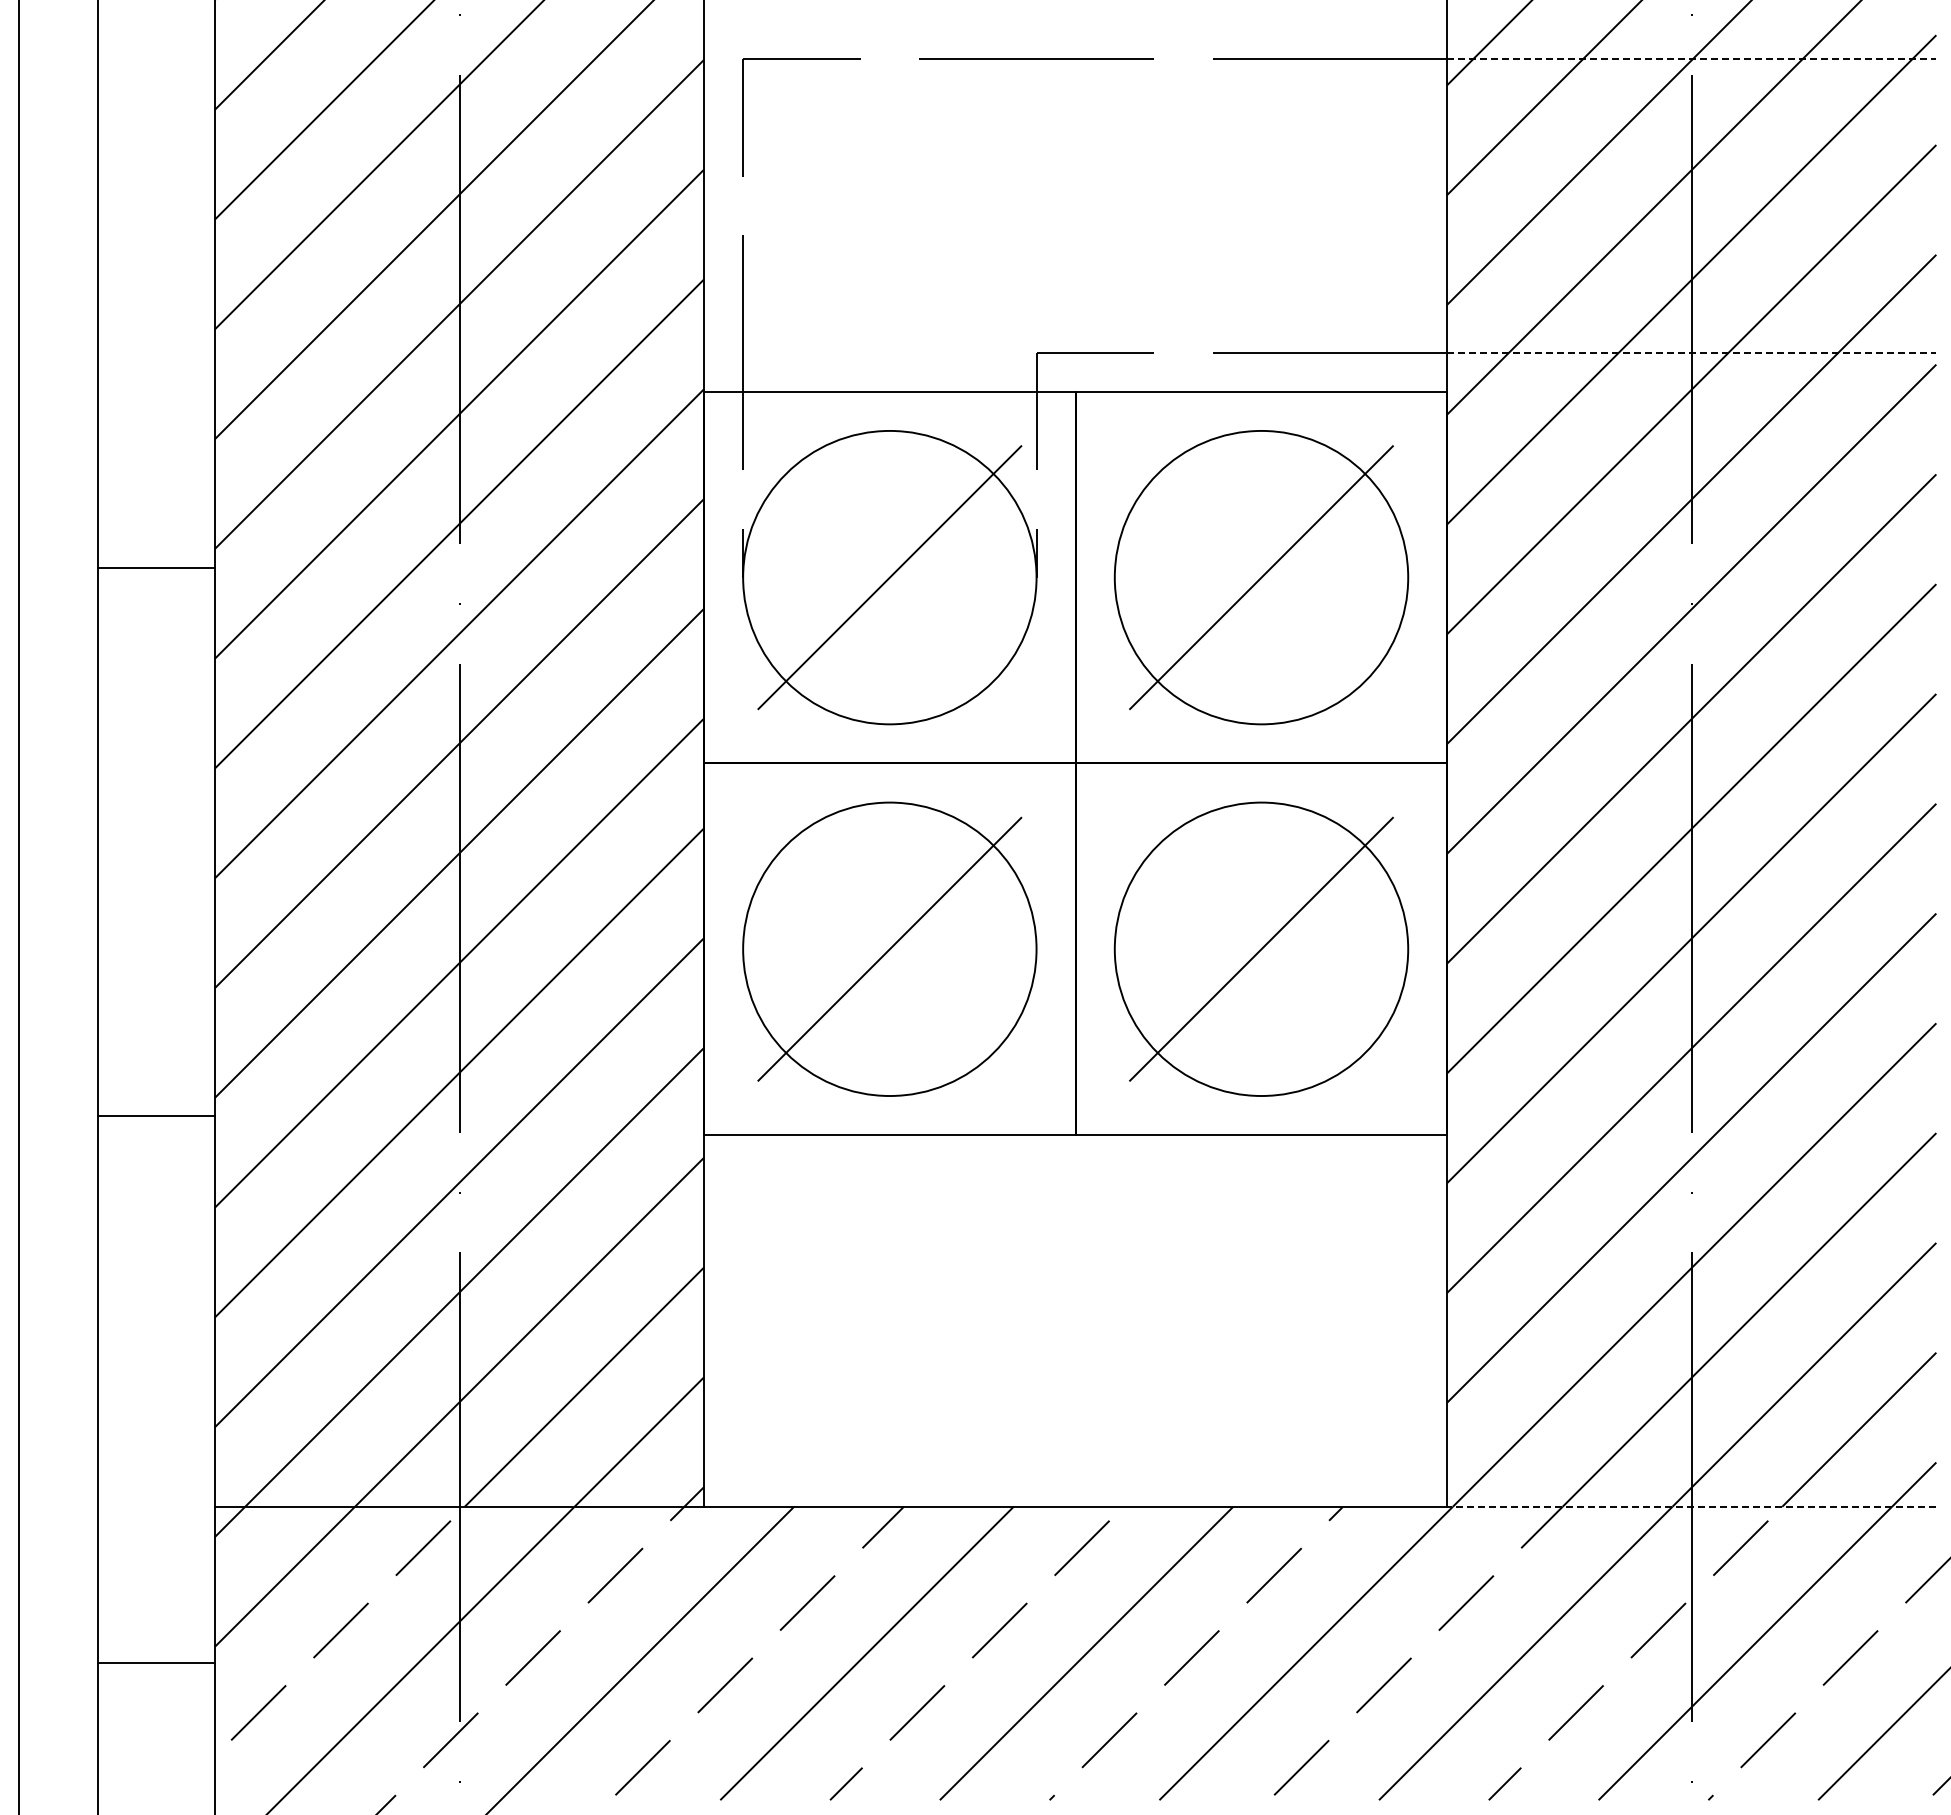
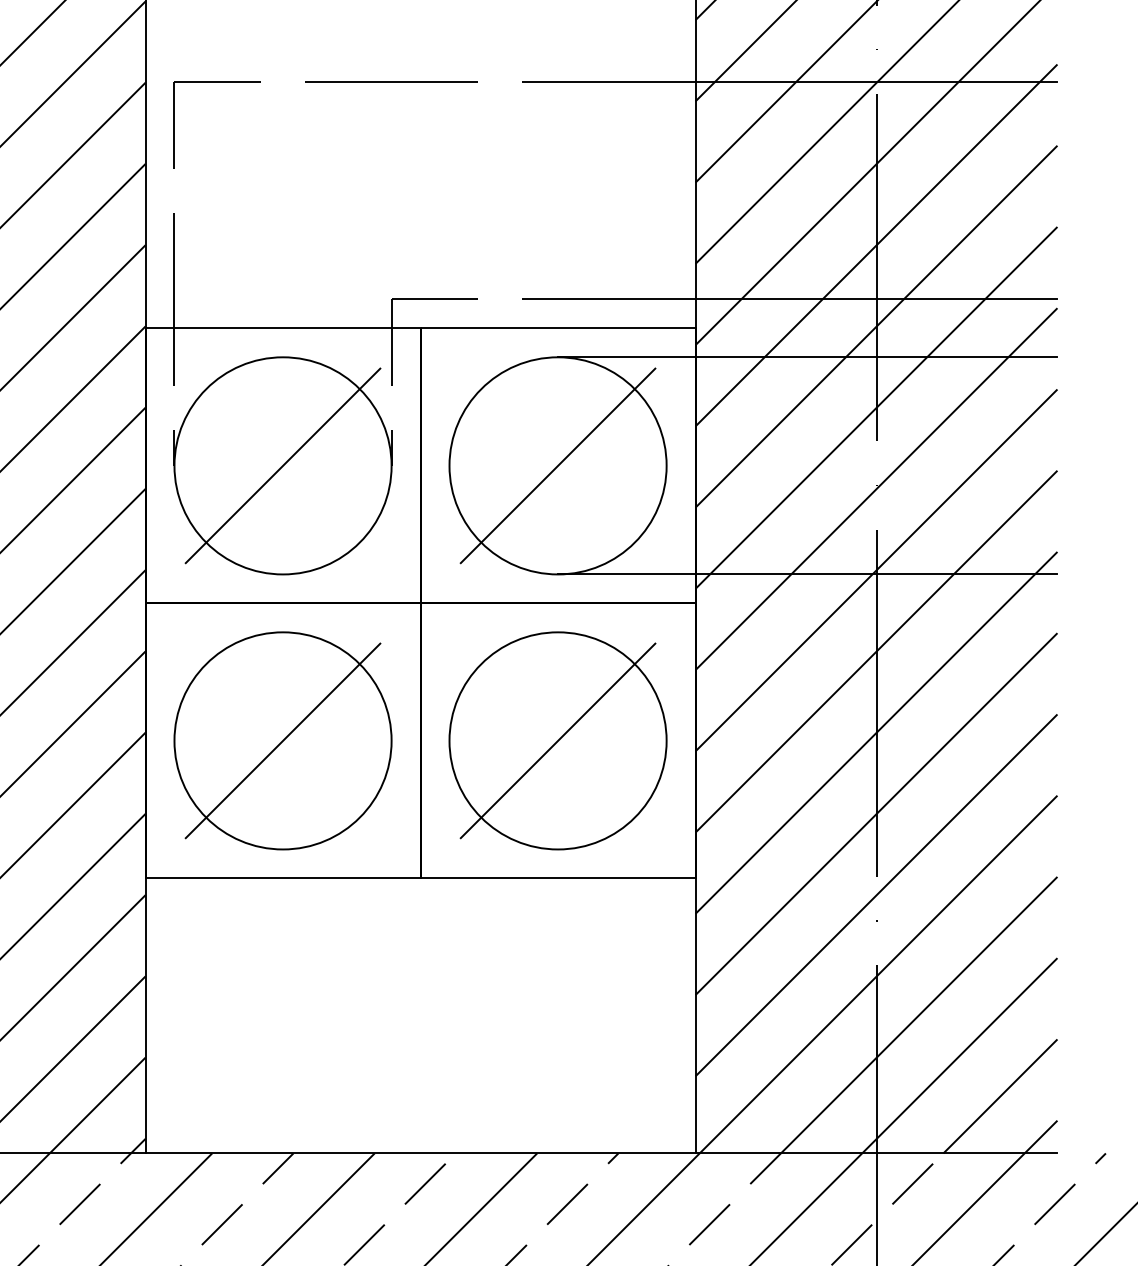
line: (1691, 59) -> (876, 82), dashed -> solid
line: (1691, 352) -> (876, 299), dashed -> solid
line: (1598, 430) -> (807, 356), added
line: (1598, 724) -> (807, 574), added
line: (1691, 1506) -> (876, 1153), dashed -> solid

